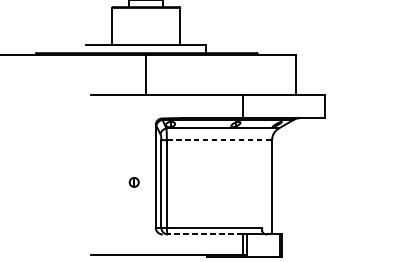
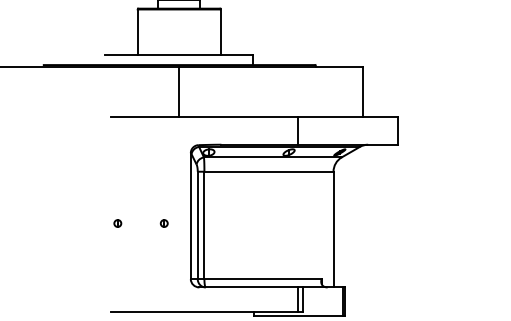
line: (219, 139) -> (268, 171), dashed -> solid
part: (95, 182) -> (117, 223), added
part: (133, 182) -> (163, 223), size x0.62
line: (202, 234) -> (248, 287), dashed -> solid

